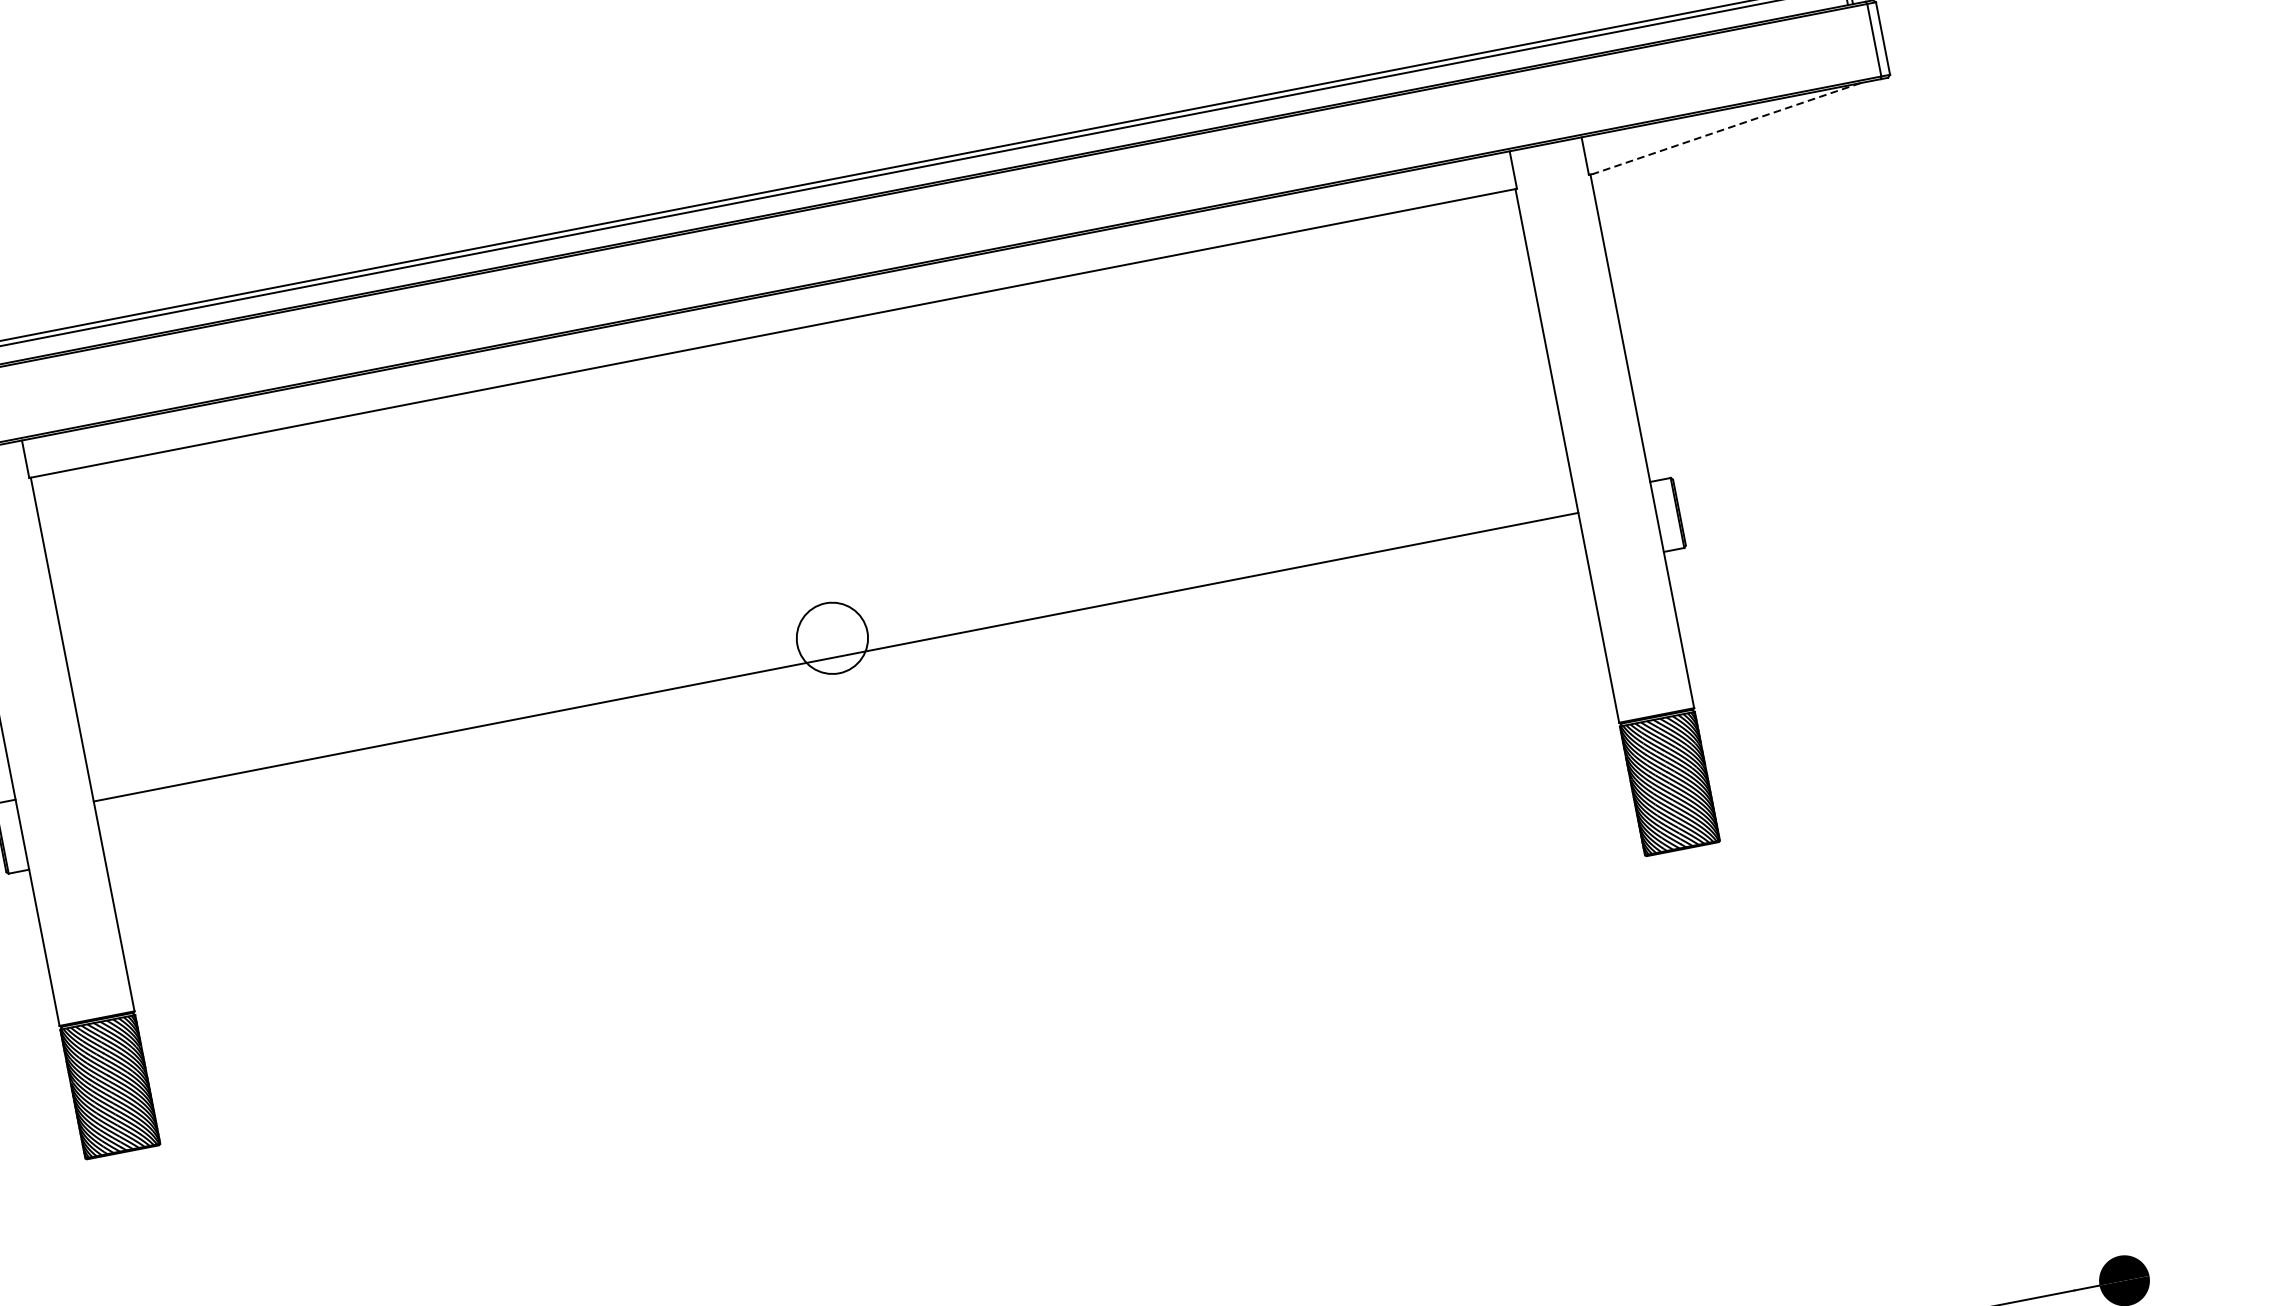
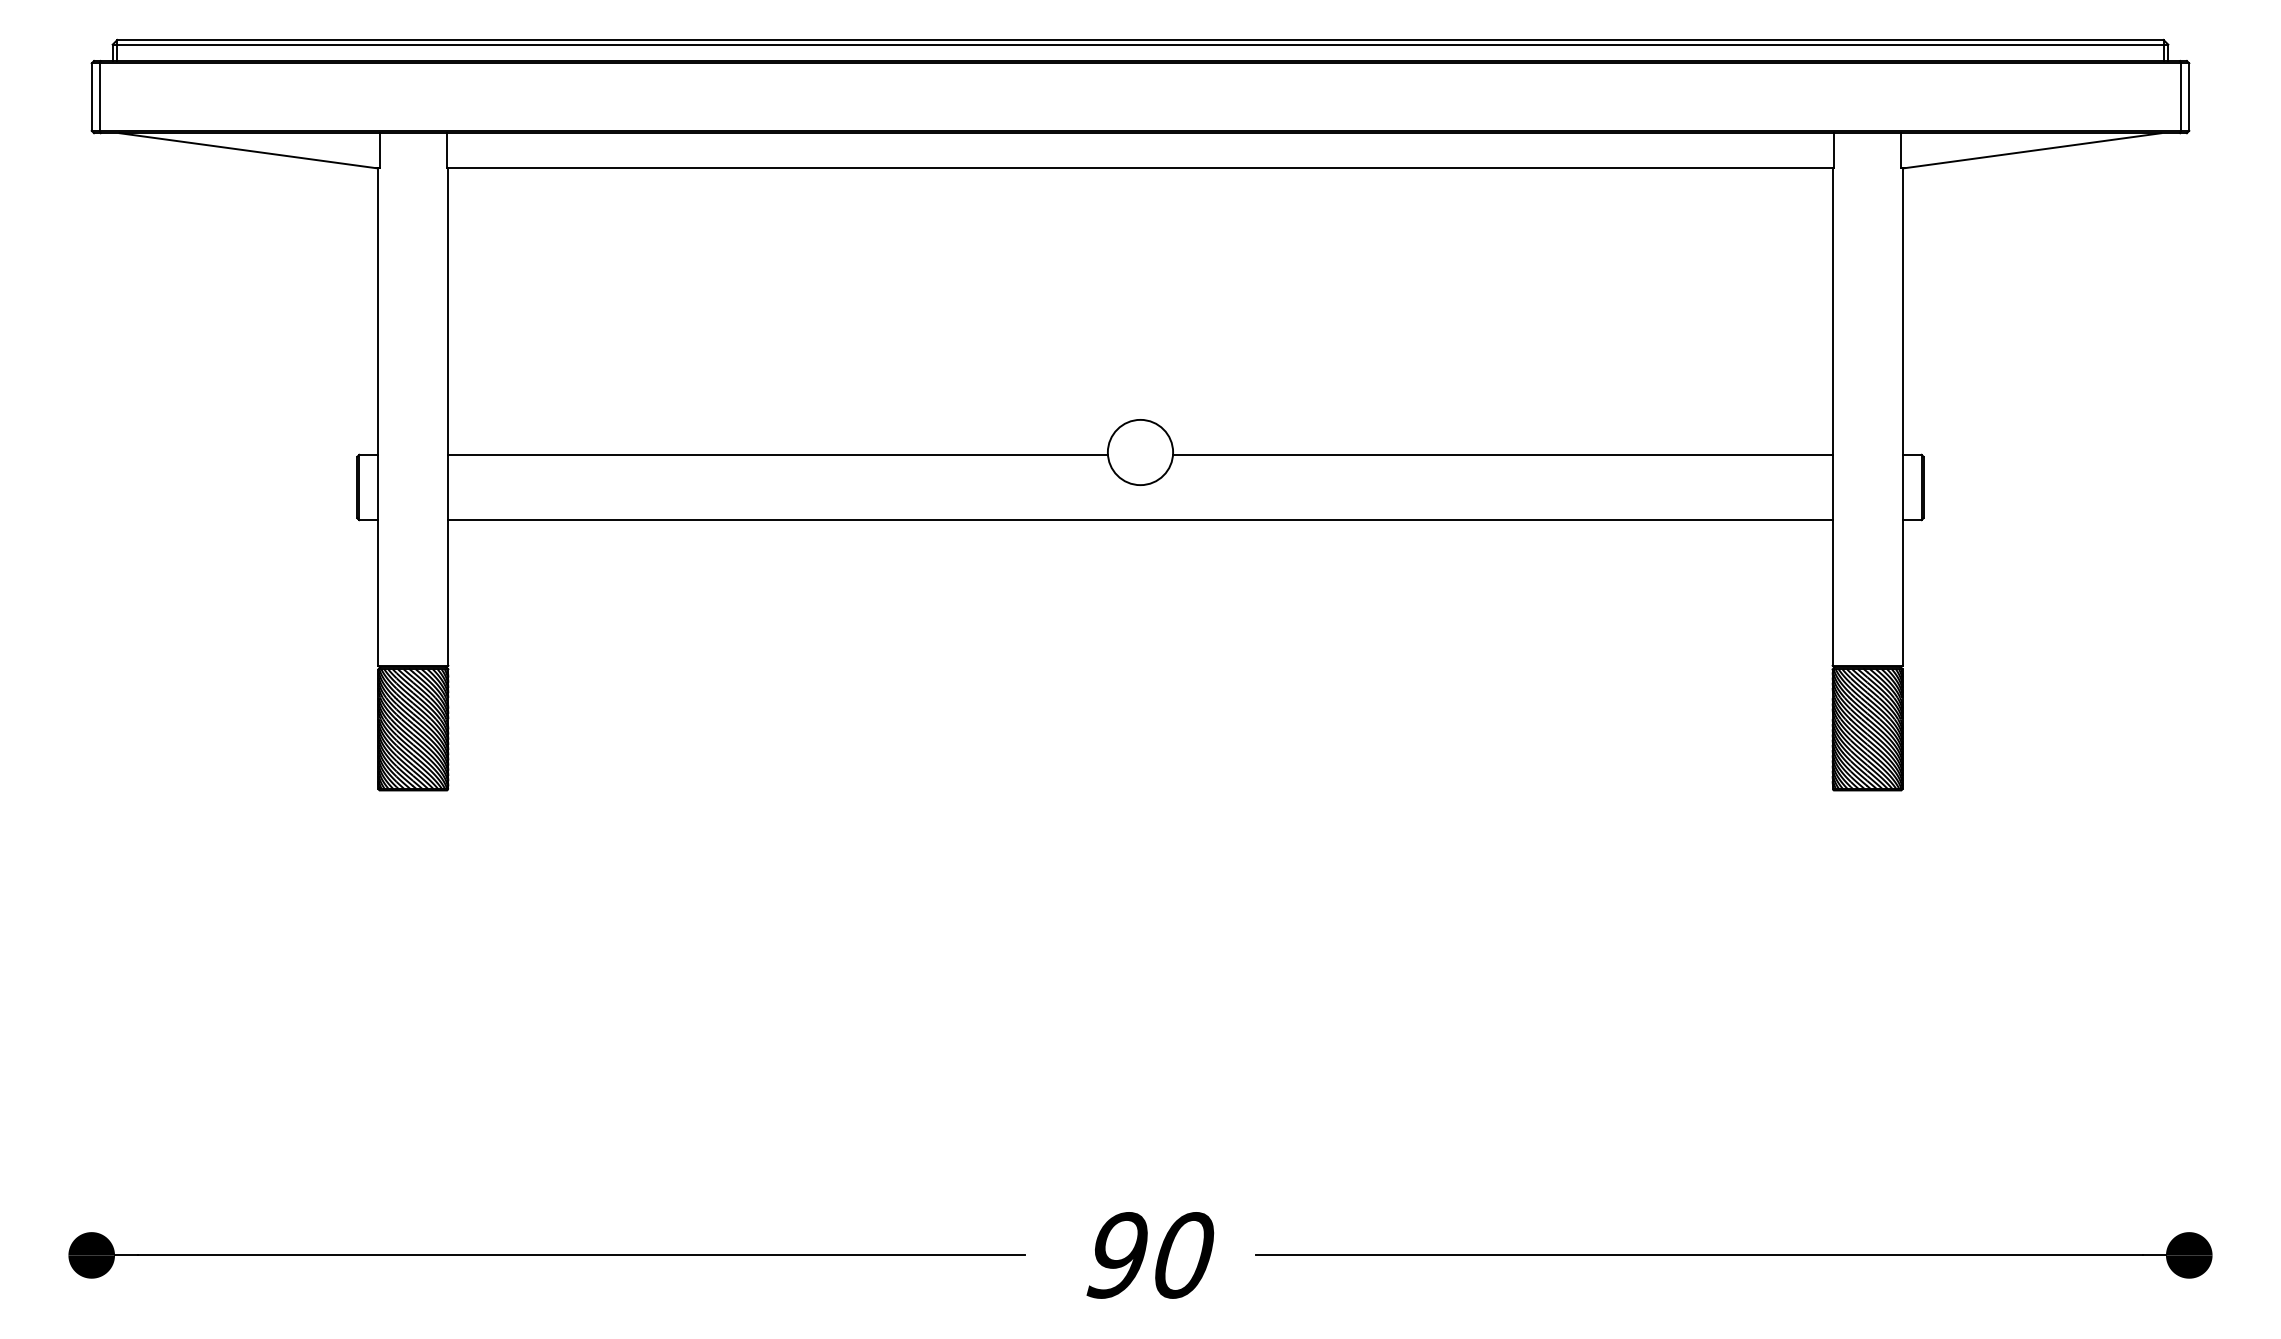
line: (1726, 128) -> (2032, 150), dashed -> solid
line: (1221, 565) -> (1502, 454), added
line: (836, 657) -> (1140, 520), moved
line: (443, 716) -> (777, 454), added

